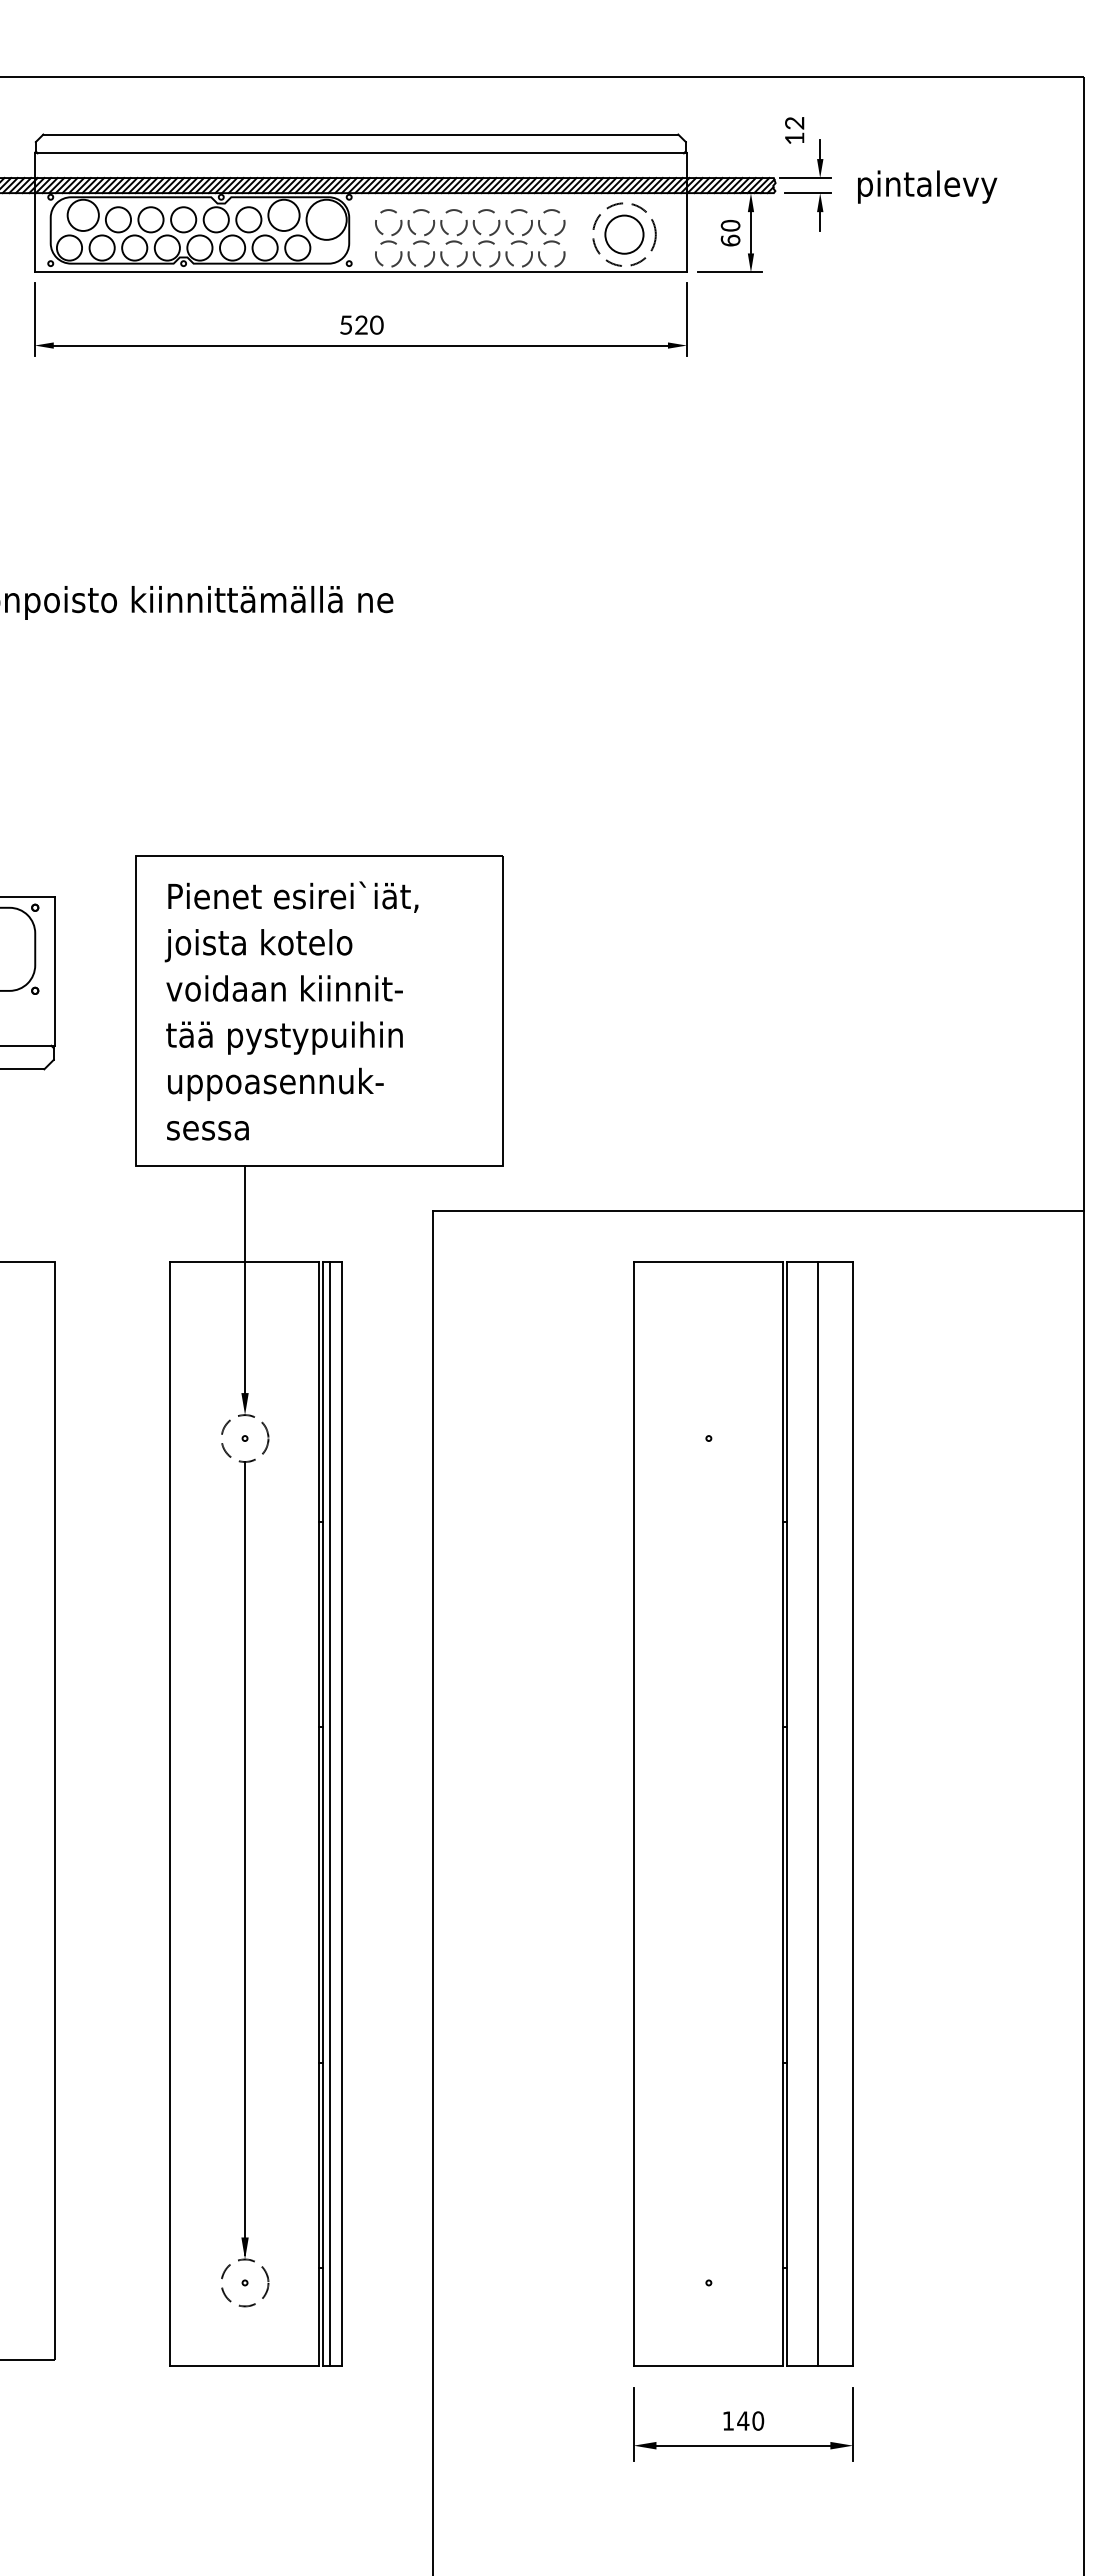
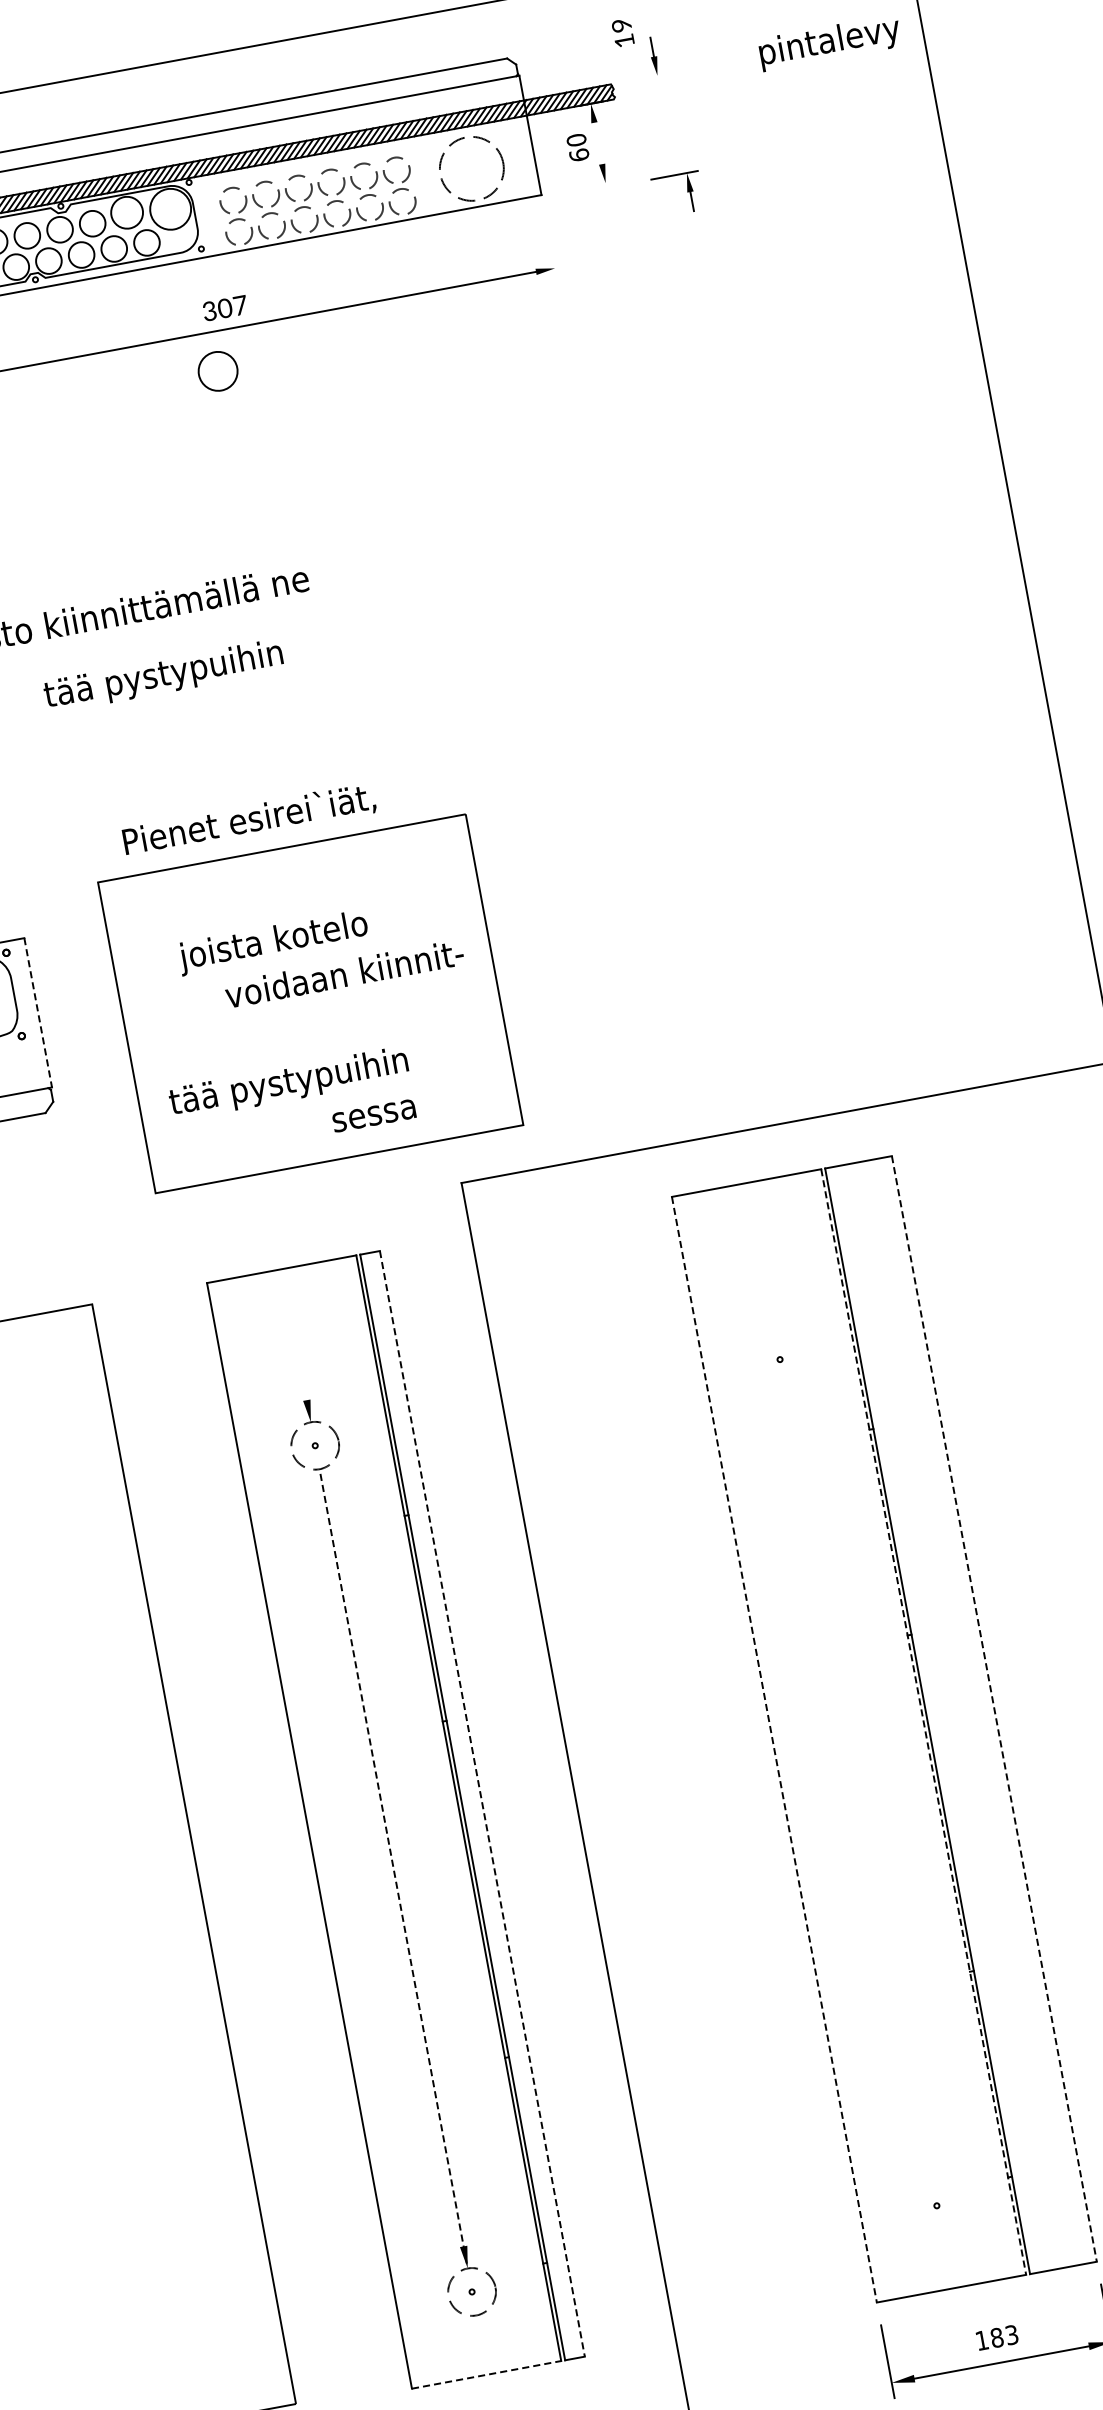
text: (795, 123) -> (622, 25), 12 -> 19
line: (805, 178) -> (642, 78), removed
text: (927, 186) -> (829, 42), moved
part: (817, 211) -> (687, 191), moved
line: (750, 232) -> (597, 143), removed
circle: (624, 234) -> (218, 371), moved
line: (729, 272) -> (584, 187), removed
line: (686, 319) -> (549, 242), removed
text: (361, 324) -> (225, 307), 520 -> 307
text: (293, 896) -> (249, 819), moved
text: (258, 945) -> (273, 942), moved
line: (55, 971) -> (38, 1012), solid -> dashed
text: (284, 988) -> (344, 973), moved
text: (284, 1037) -> (163, 675), moved
text: (284, 1084) -> (289, 1083), uppoasennuk- -> tää pystypuihin
text: (207, 1130) -> (373, 1115), moved
line: (245, 1279) -> (286, 1286), removed
line: (330, 1813) -> (470, 1805), removed
line: (342, 1813) -> (482, 1803), solid -> dashed
line: (633, 1813) -> (774, 1749), solid -> dashed
line: (782, 1813) -> (923, 1721), solid -> dashed
line: (818, 1813) -> (959, 1715), removed
line: (853, 1813) -> (994, 1708), solid -> dashed
line: (245, 1857) -> (393, 1865), solid -> dashed
line: (244, 2365) -> (486, 2374), solid -> dashed
text: (750, 2420) -> (1004, 2335), 140 -> 183

